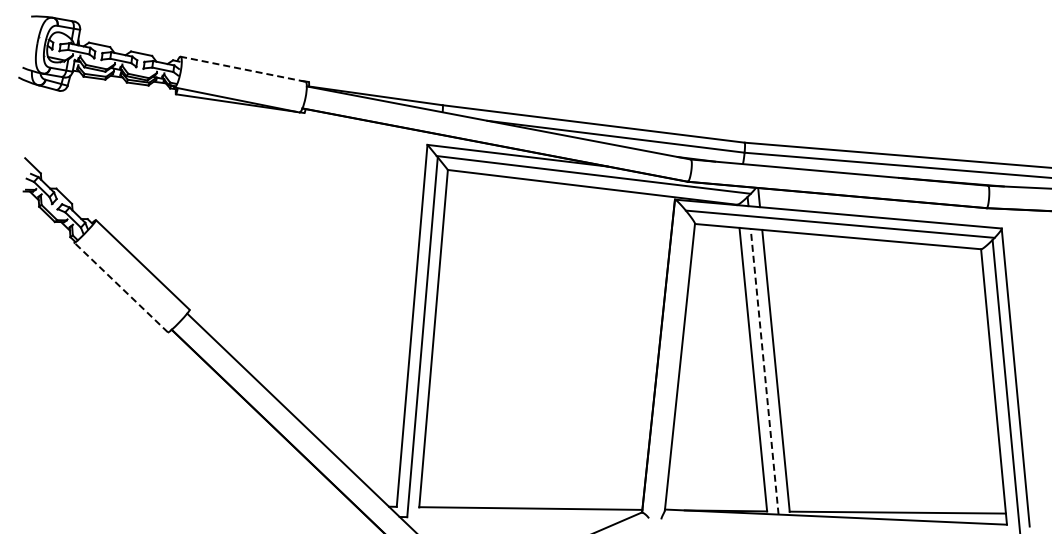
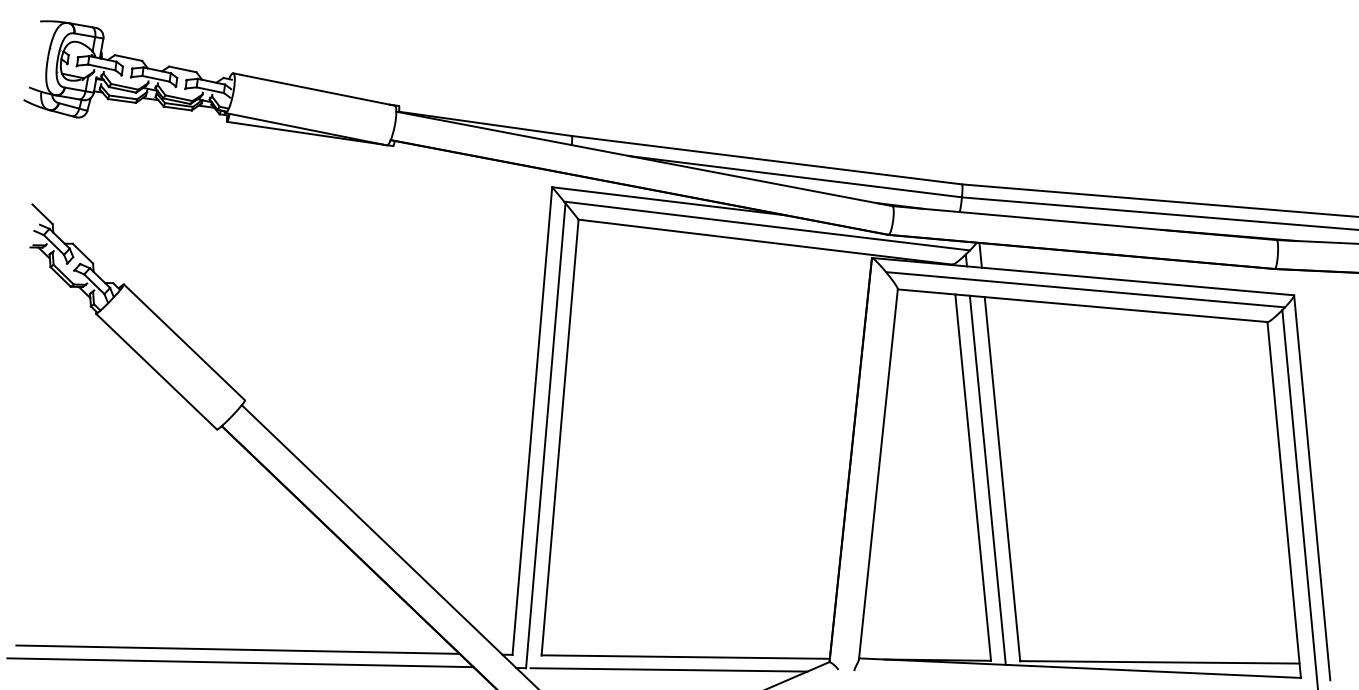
line: (243, 69) -> (314, 89), dashed -> solid
line: (121, 287) -> (156, 371), dashed -> solid
line: (764, 371) -> (987, 480), dashed -> solid
line: (183, 502) -> (236, 649), added
line: (185, 512) -> (239, 662), added
line: (517, 518) -> (668, 669), added

